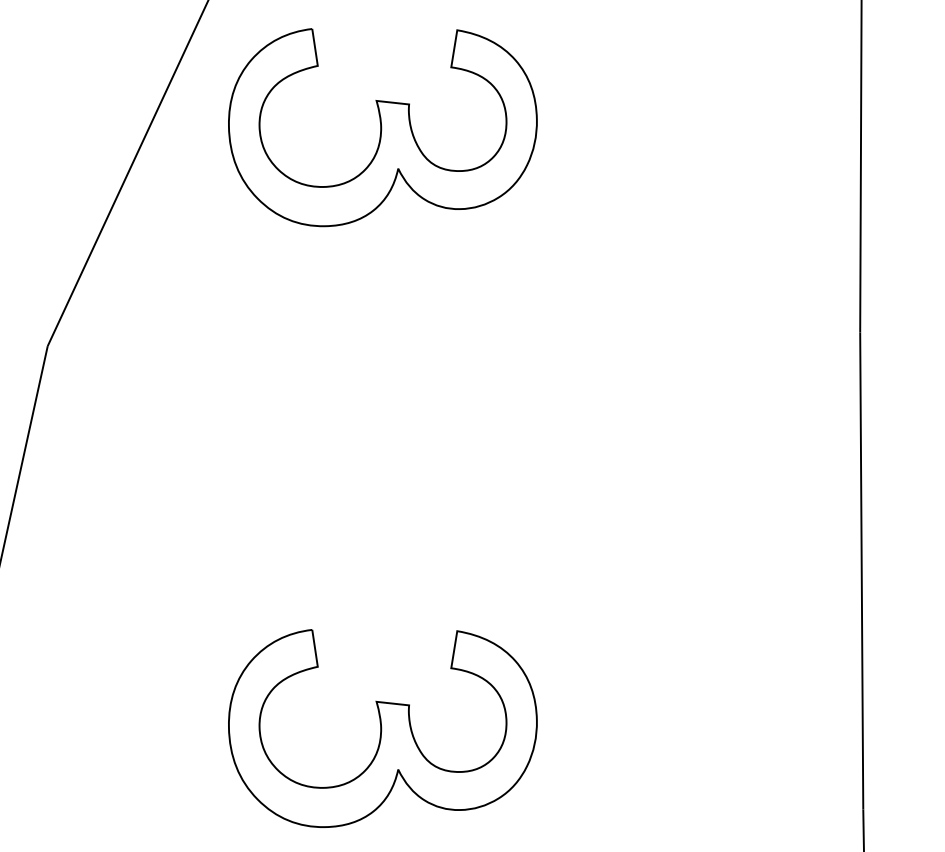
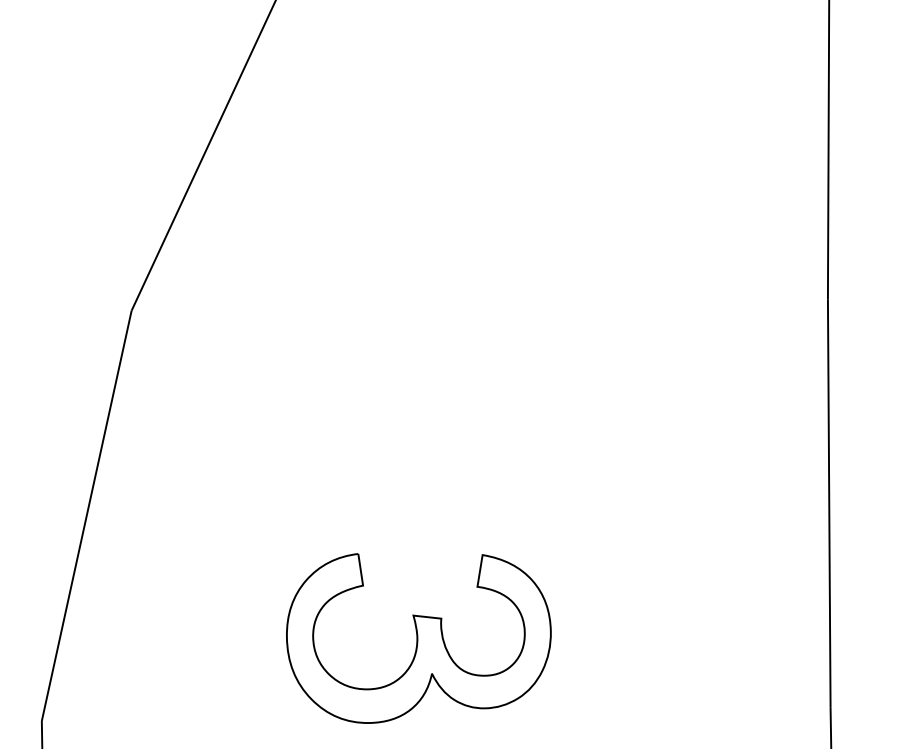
part: (382, 127) -> (418, 123), removed

